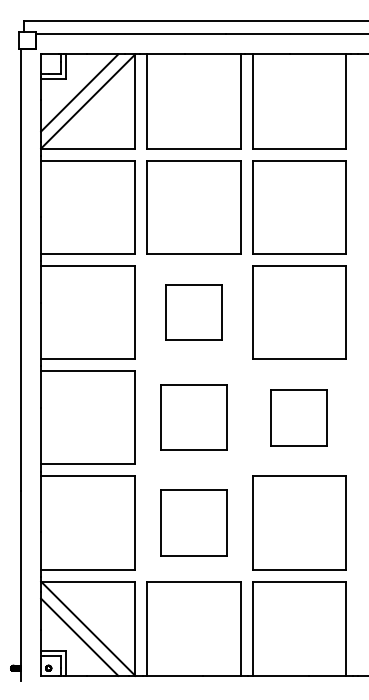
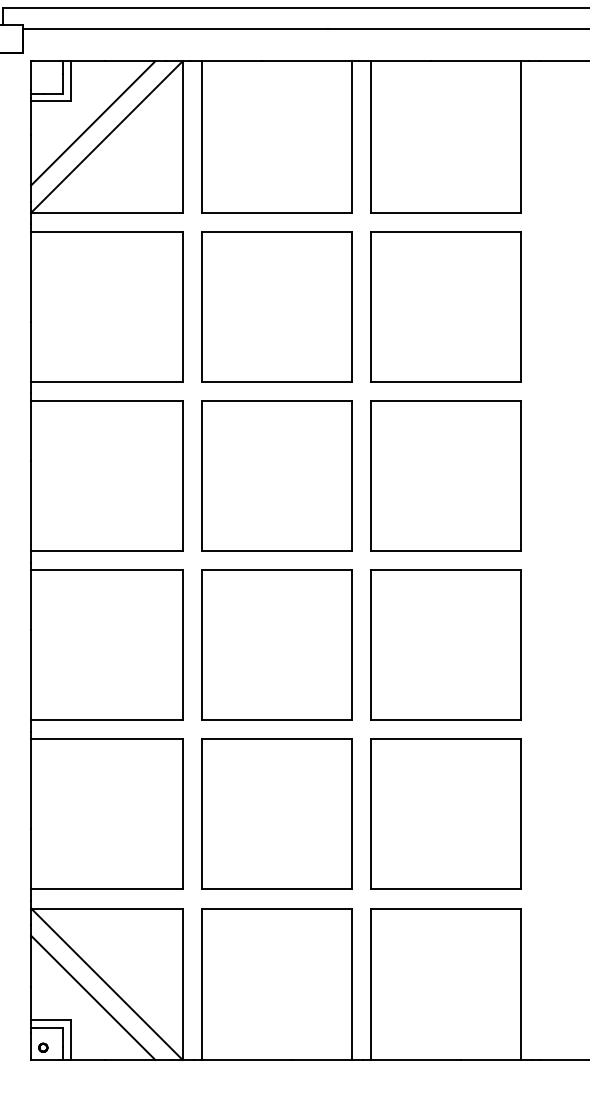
part: (193, 312) -> (276, 476), size x1.67
part: (193, 417) -> (276, 644), size x1.43
part: (299, 417) -> (446, 644), size x1.67
part: (193, 522) -> (276, 813), size x1.43

